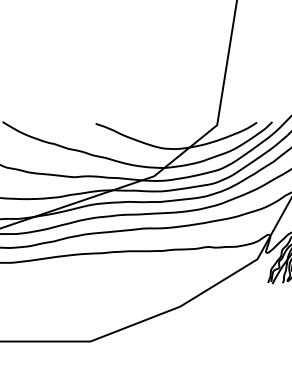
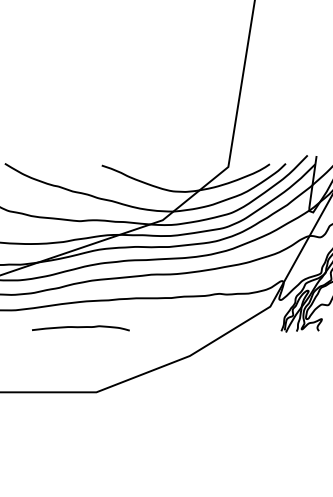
curve: (75, 280) -> (80, 328), added

